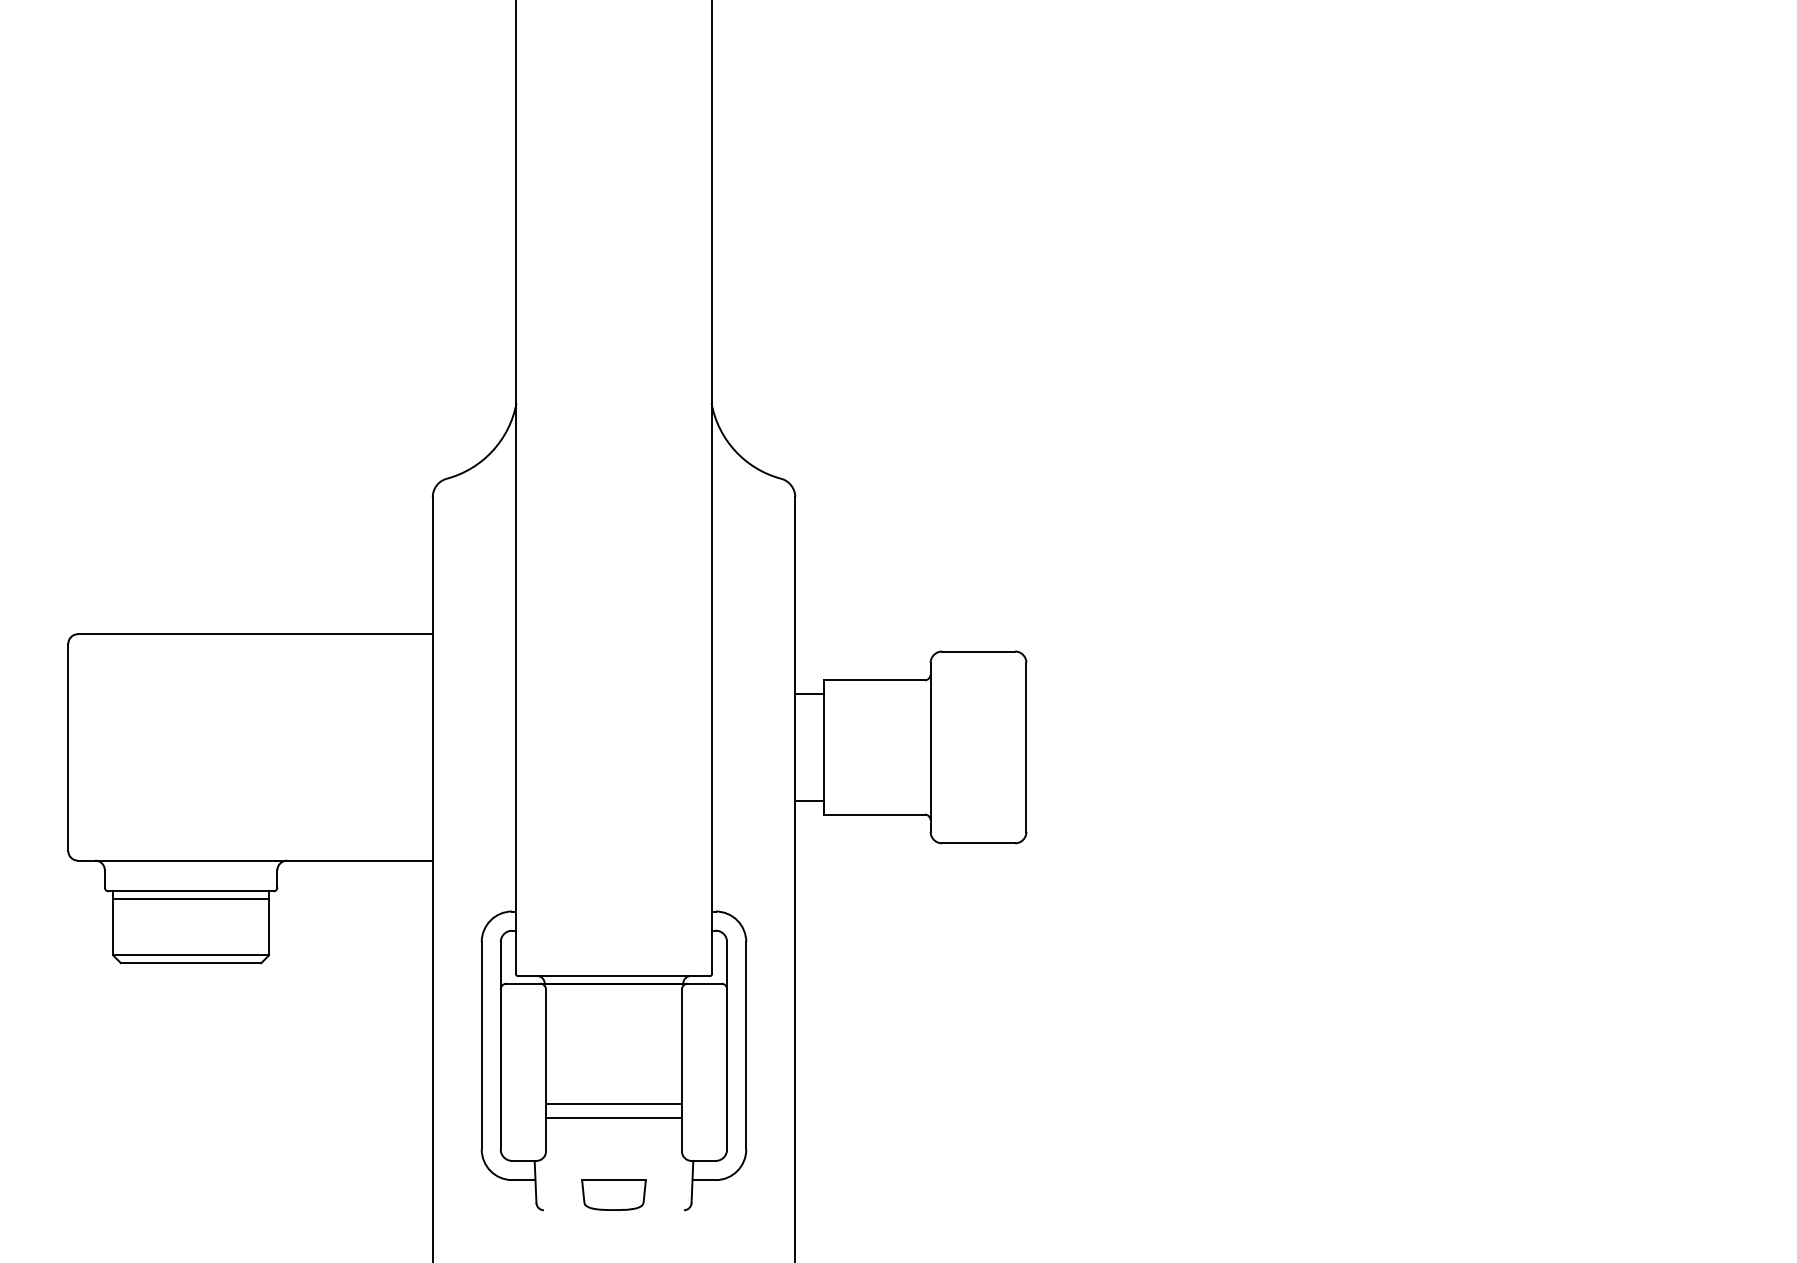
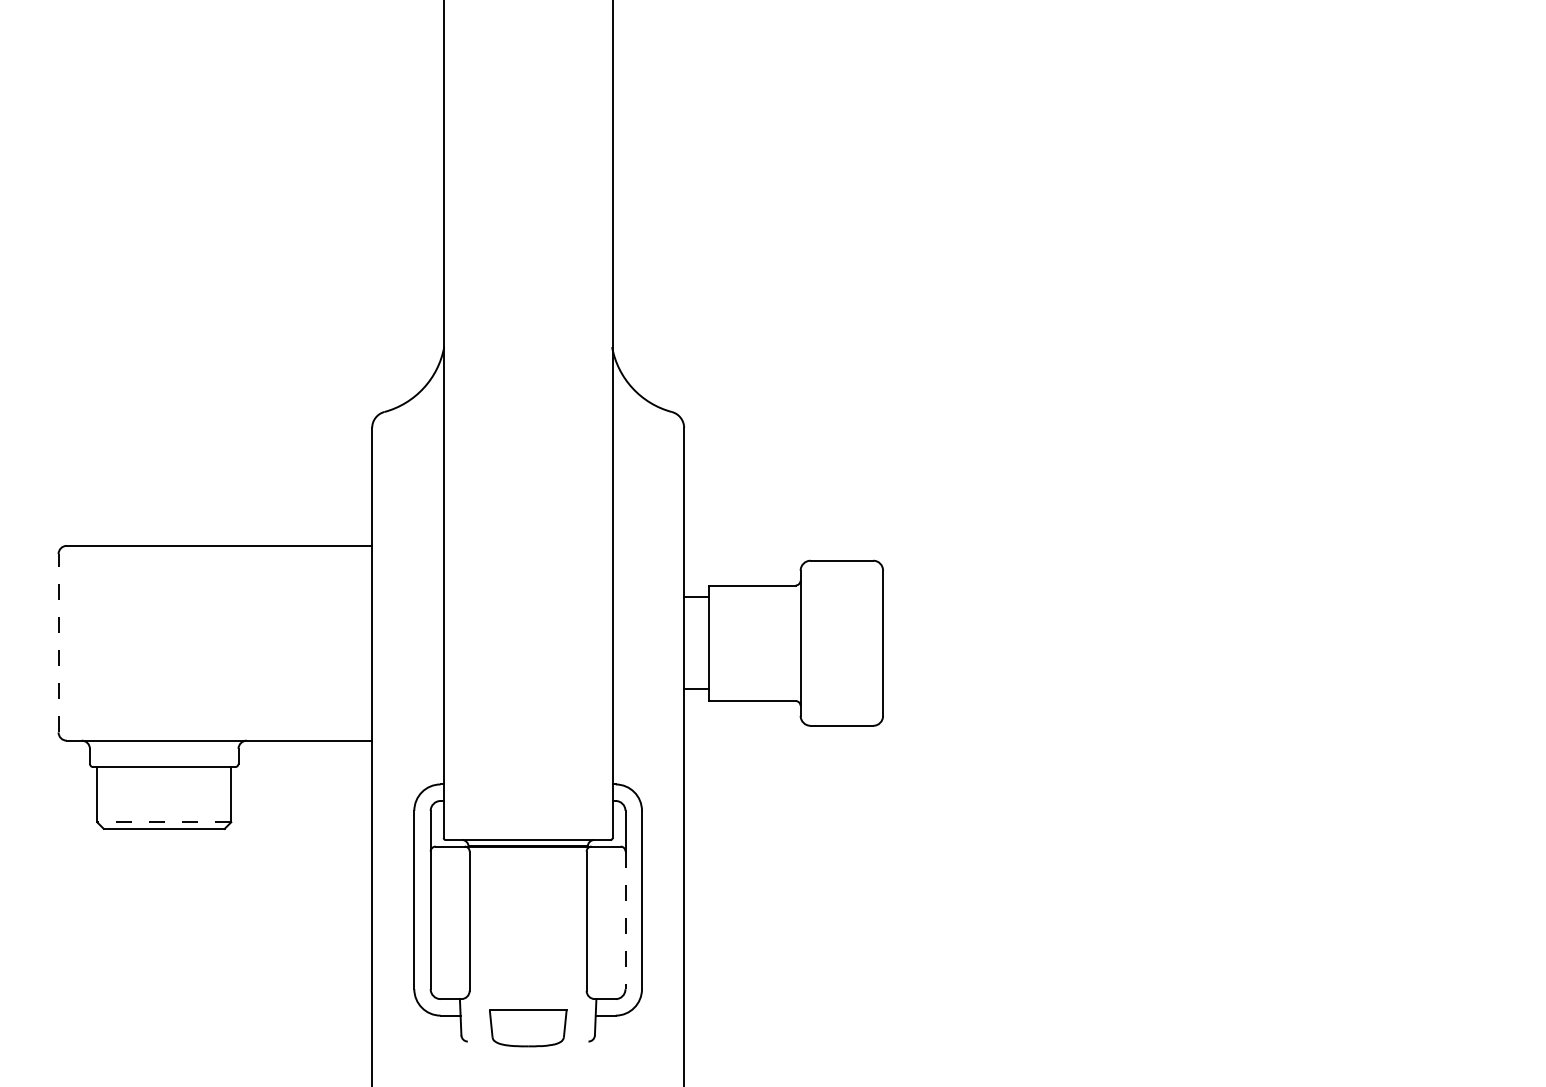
line: (68, 746) -> (58, 642), solid -> dashed
line: (191, 898) -> (164, 773), removed
line: (190, 955) -> (163, 822), solid -> dashed
line: (727, 1069) -> (625, 920), solid -> dashed
line: (613, 1104) -> (527, 950), removed
line: (613, 1118) -> (527, 962), removed
part: (613, 1195) -> (527, 1028), size x1.4

